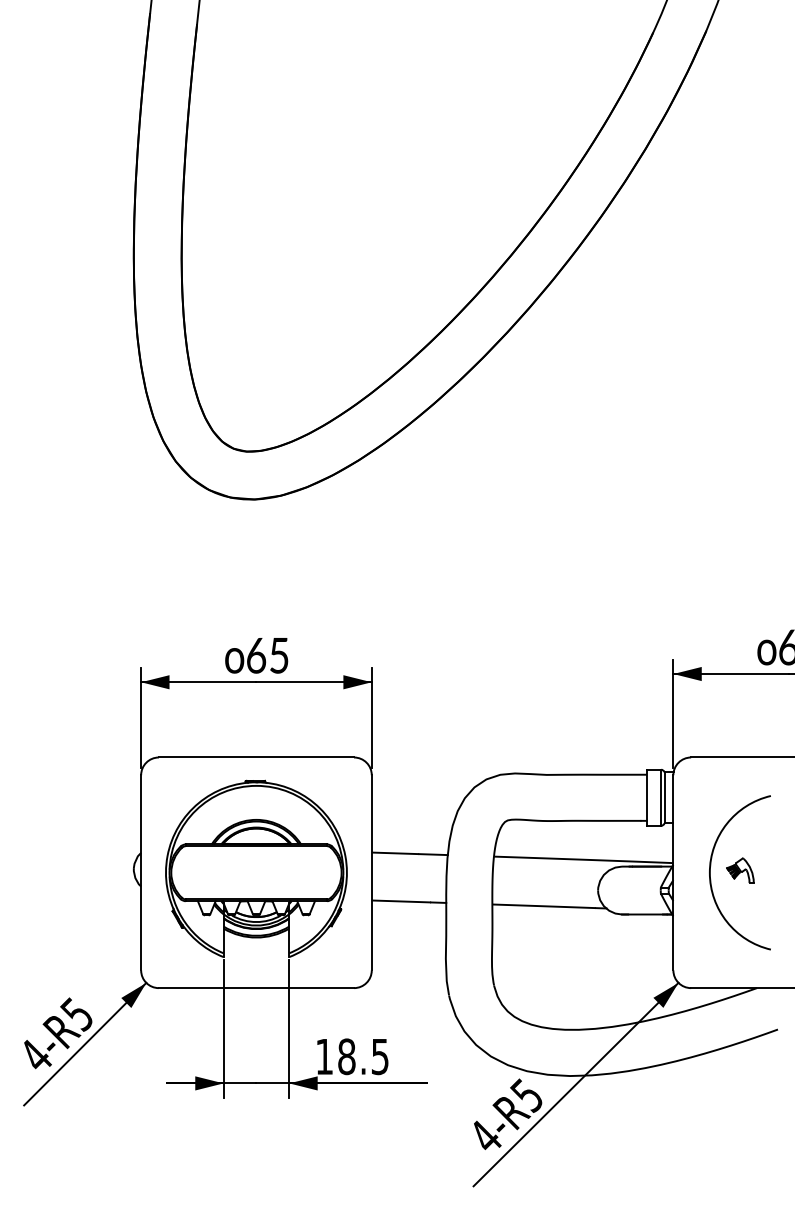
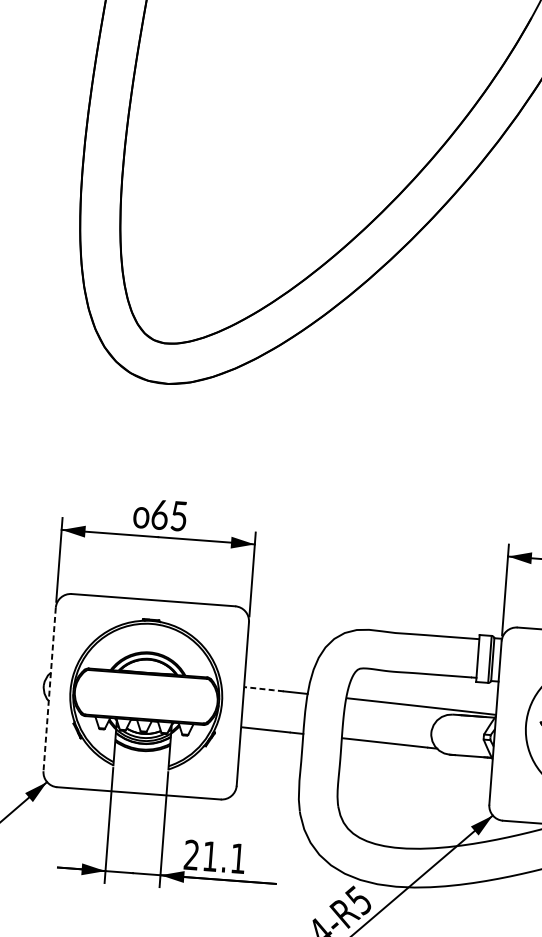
line: (395, 853) -> (263, 689), solid -> dashed
line: (141, 872) -> (49, 689), solid -> dashed
text: (352, 1056) -> (215, 856), 18.5 -> 21.1

